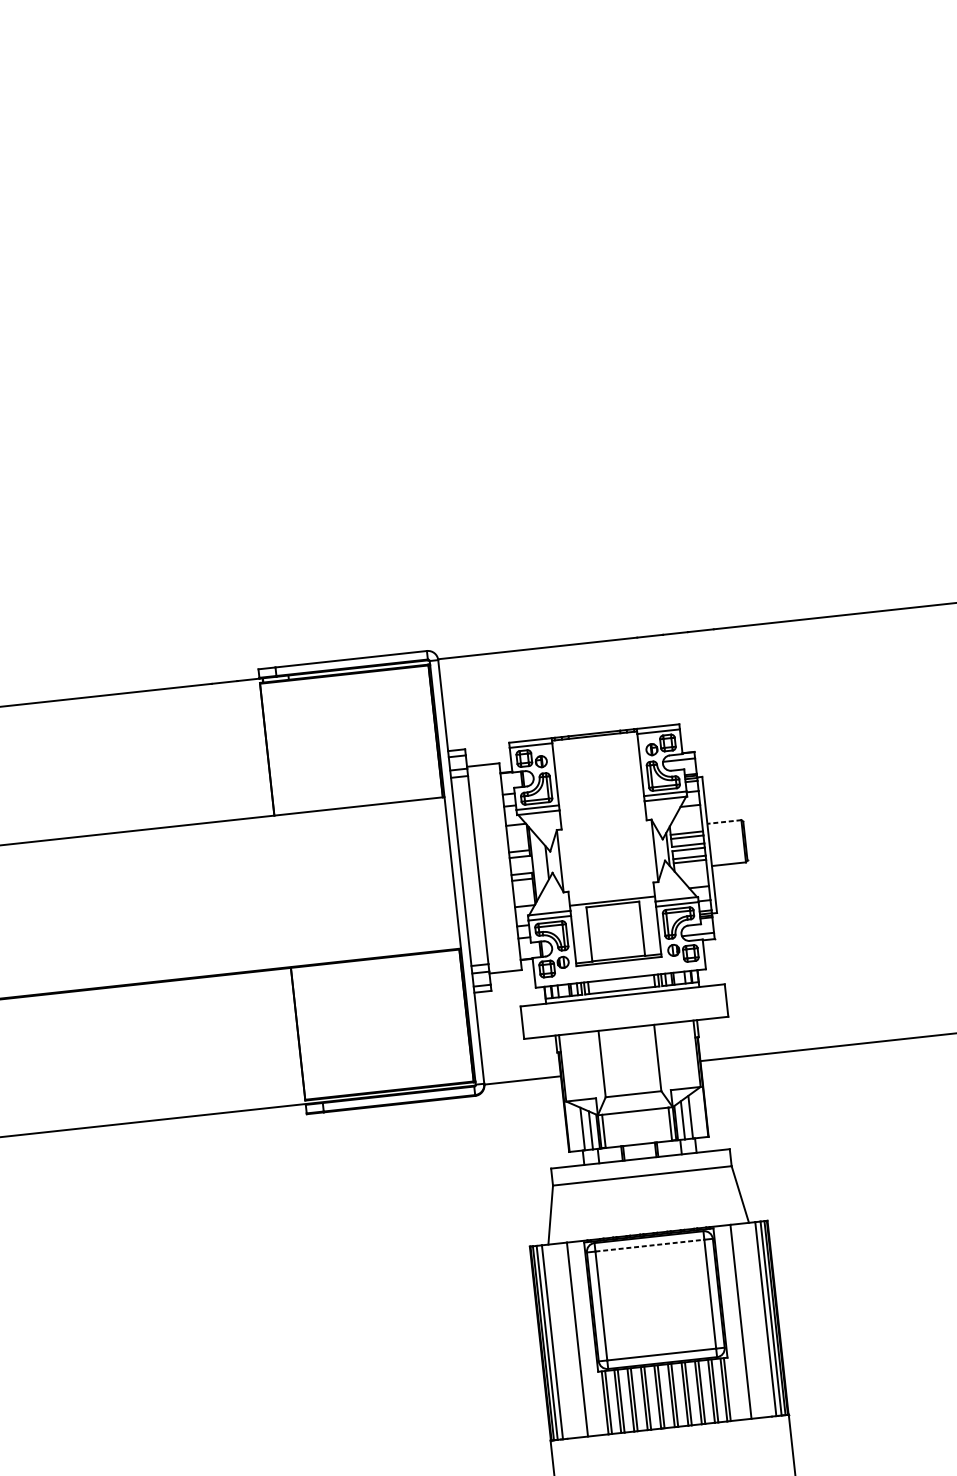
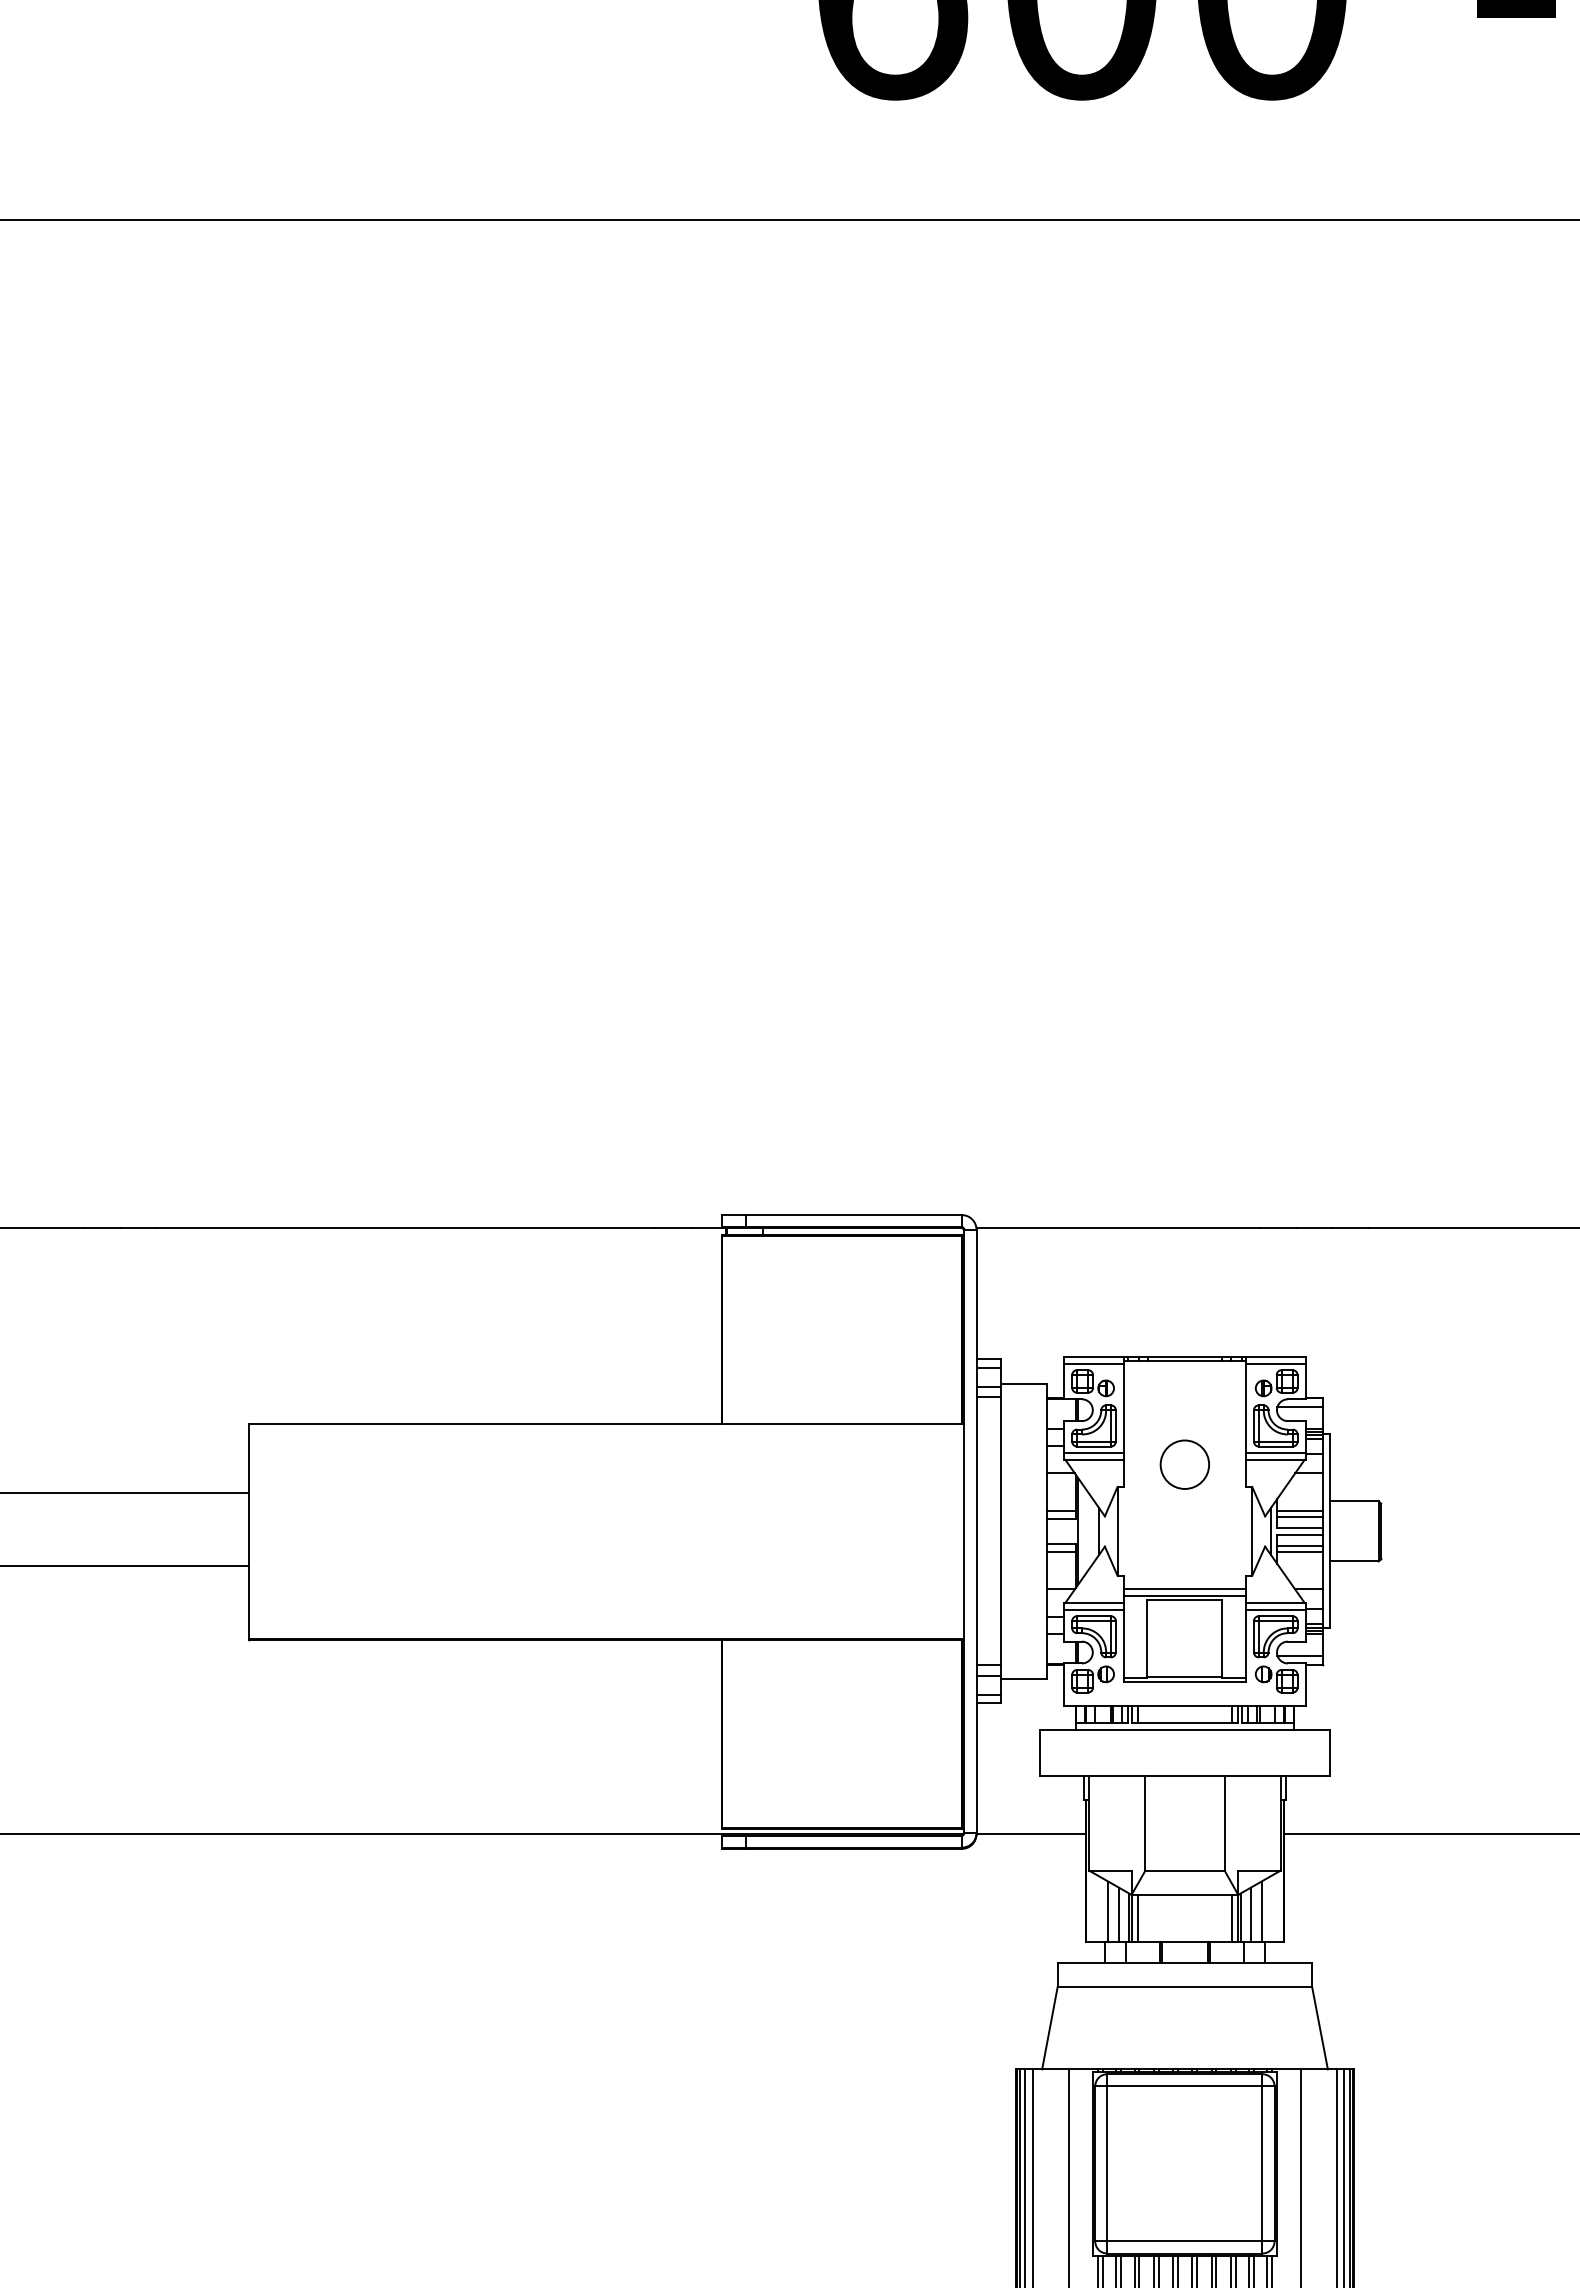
circle: (602, 809) -> (1184, 1464), added
line: (724, 822) -> (1354, 1501), dashed -> solid
line: (611, 896) -> (1184, 1588), added
line: (649, 1245) -> (1184, 2086), dashed -> solid

